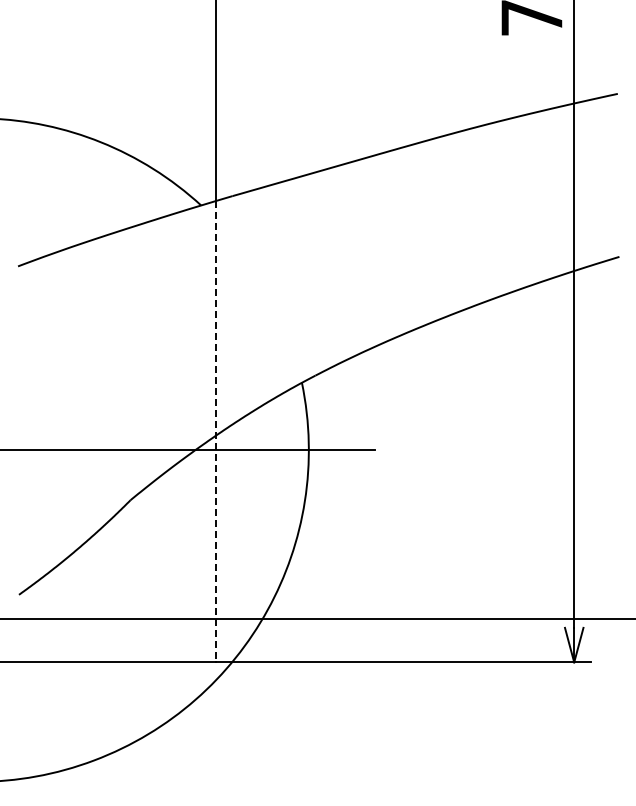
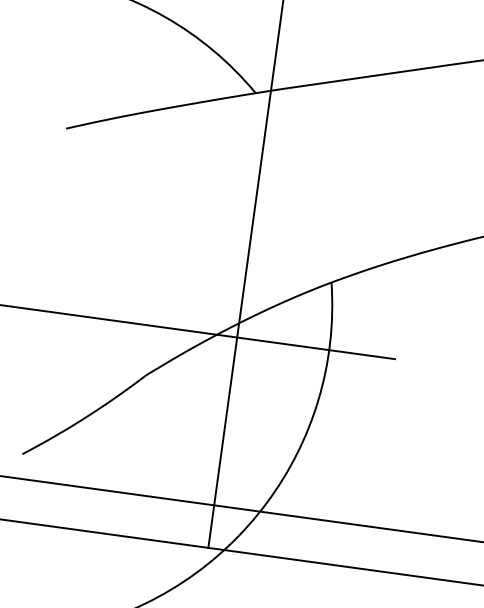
line: (215, 431) -> (239, 319), dashed -> solid

